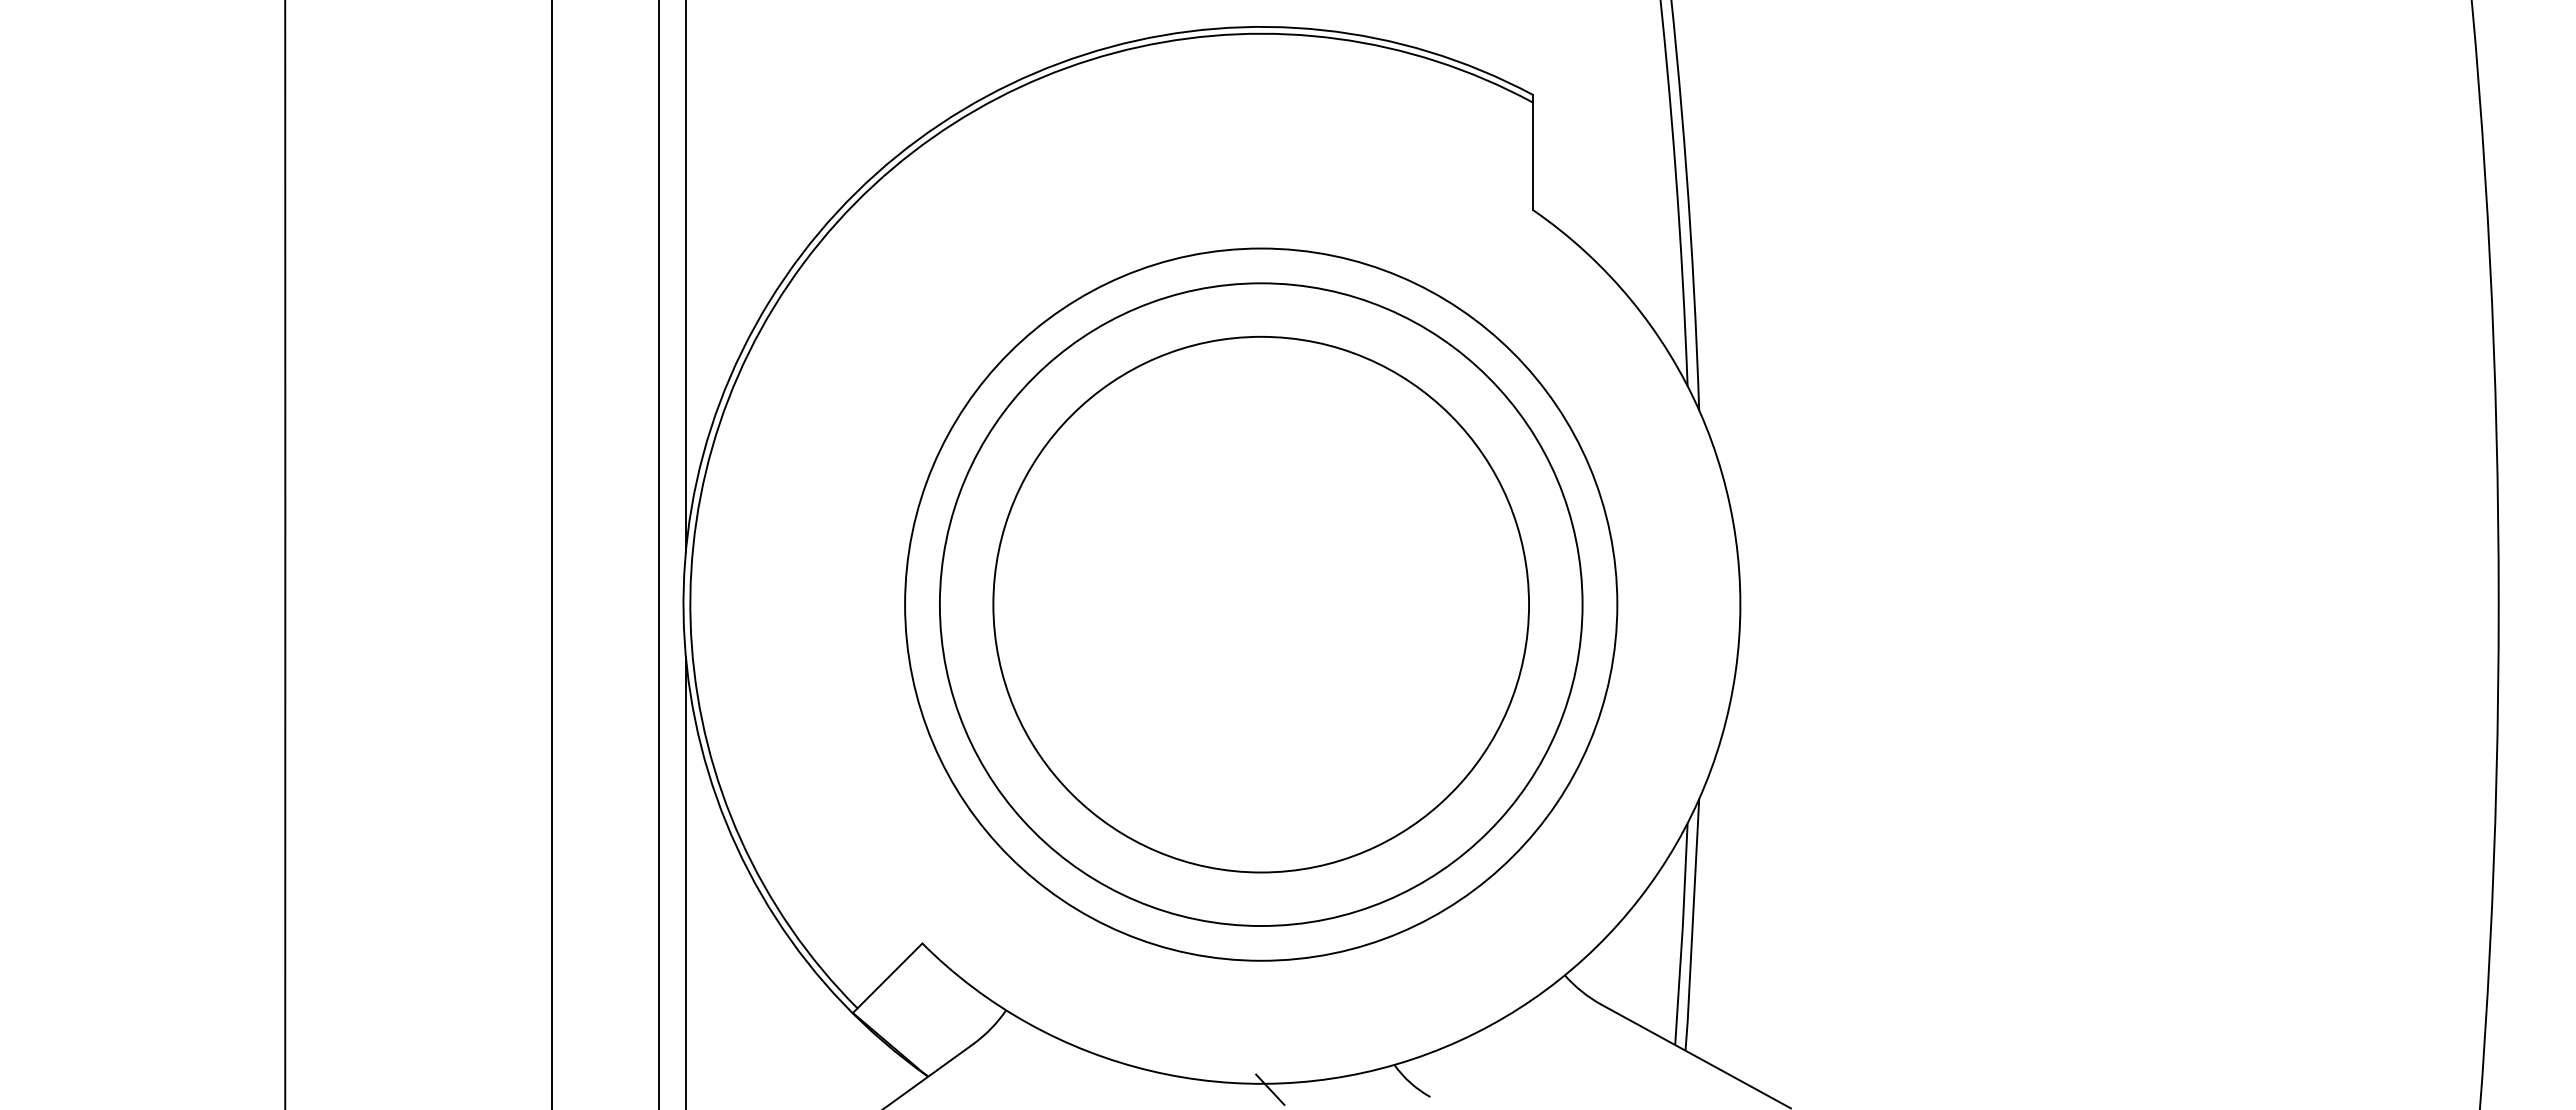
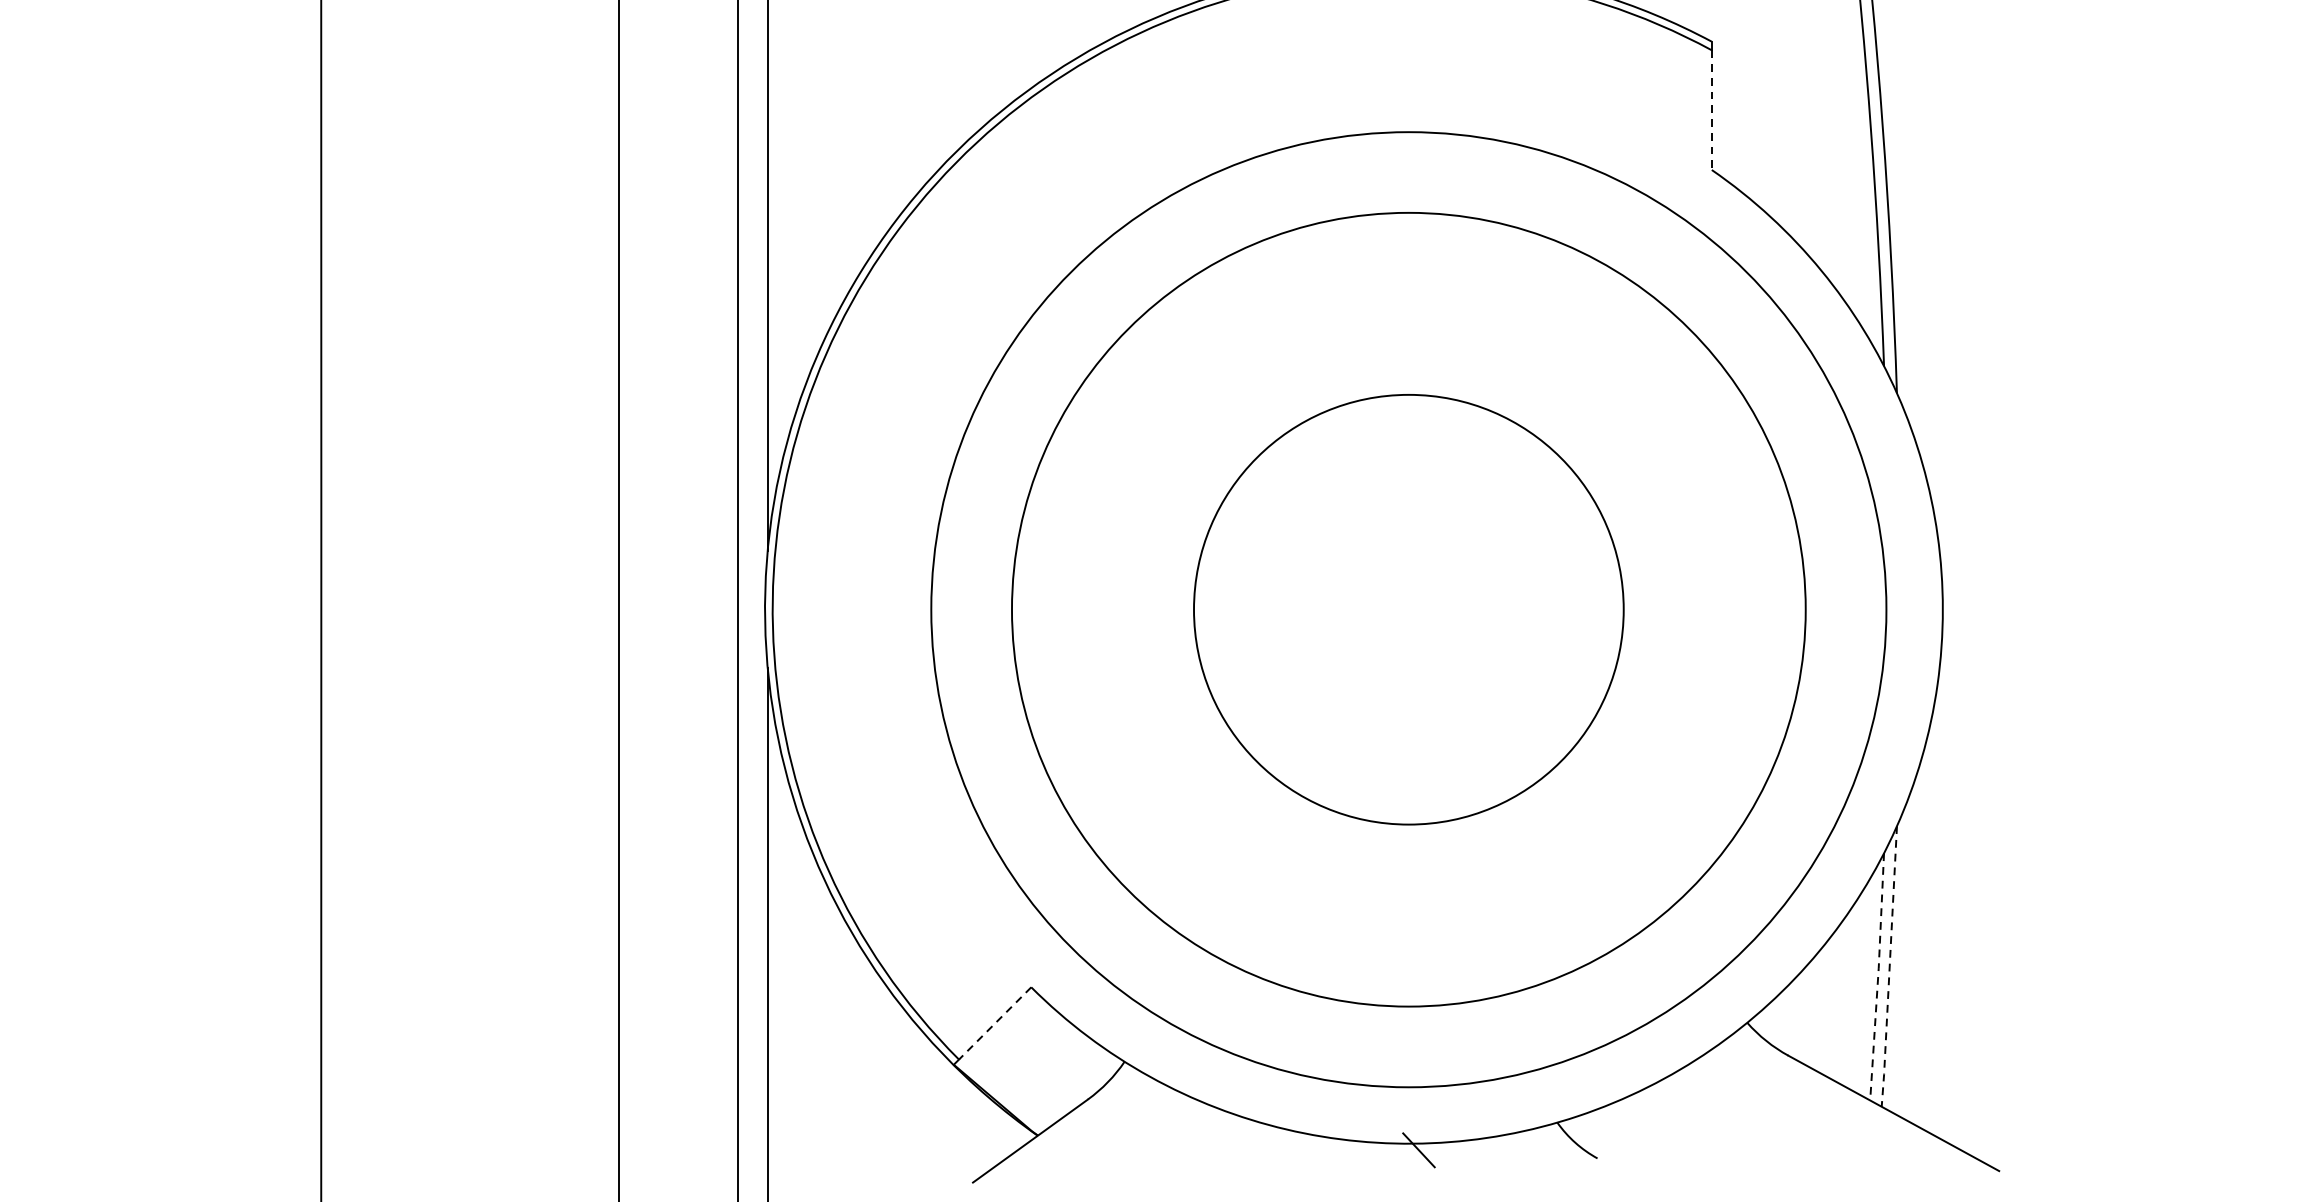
line: (1533, 156) -> (1712, 110), solid -> dashed
circle: (1260, 604) -> (1408, 609), size x0.6
circle: (1261, 604) -> (1409, 609), size x1.6
line: (1692, 926) -> (1889, 968), solid -> dashed
line: (1682, 934) -> (1878, 977), solid -> dashed
line: (890, 975) -> (995, 1022), solid -> dashed

